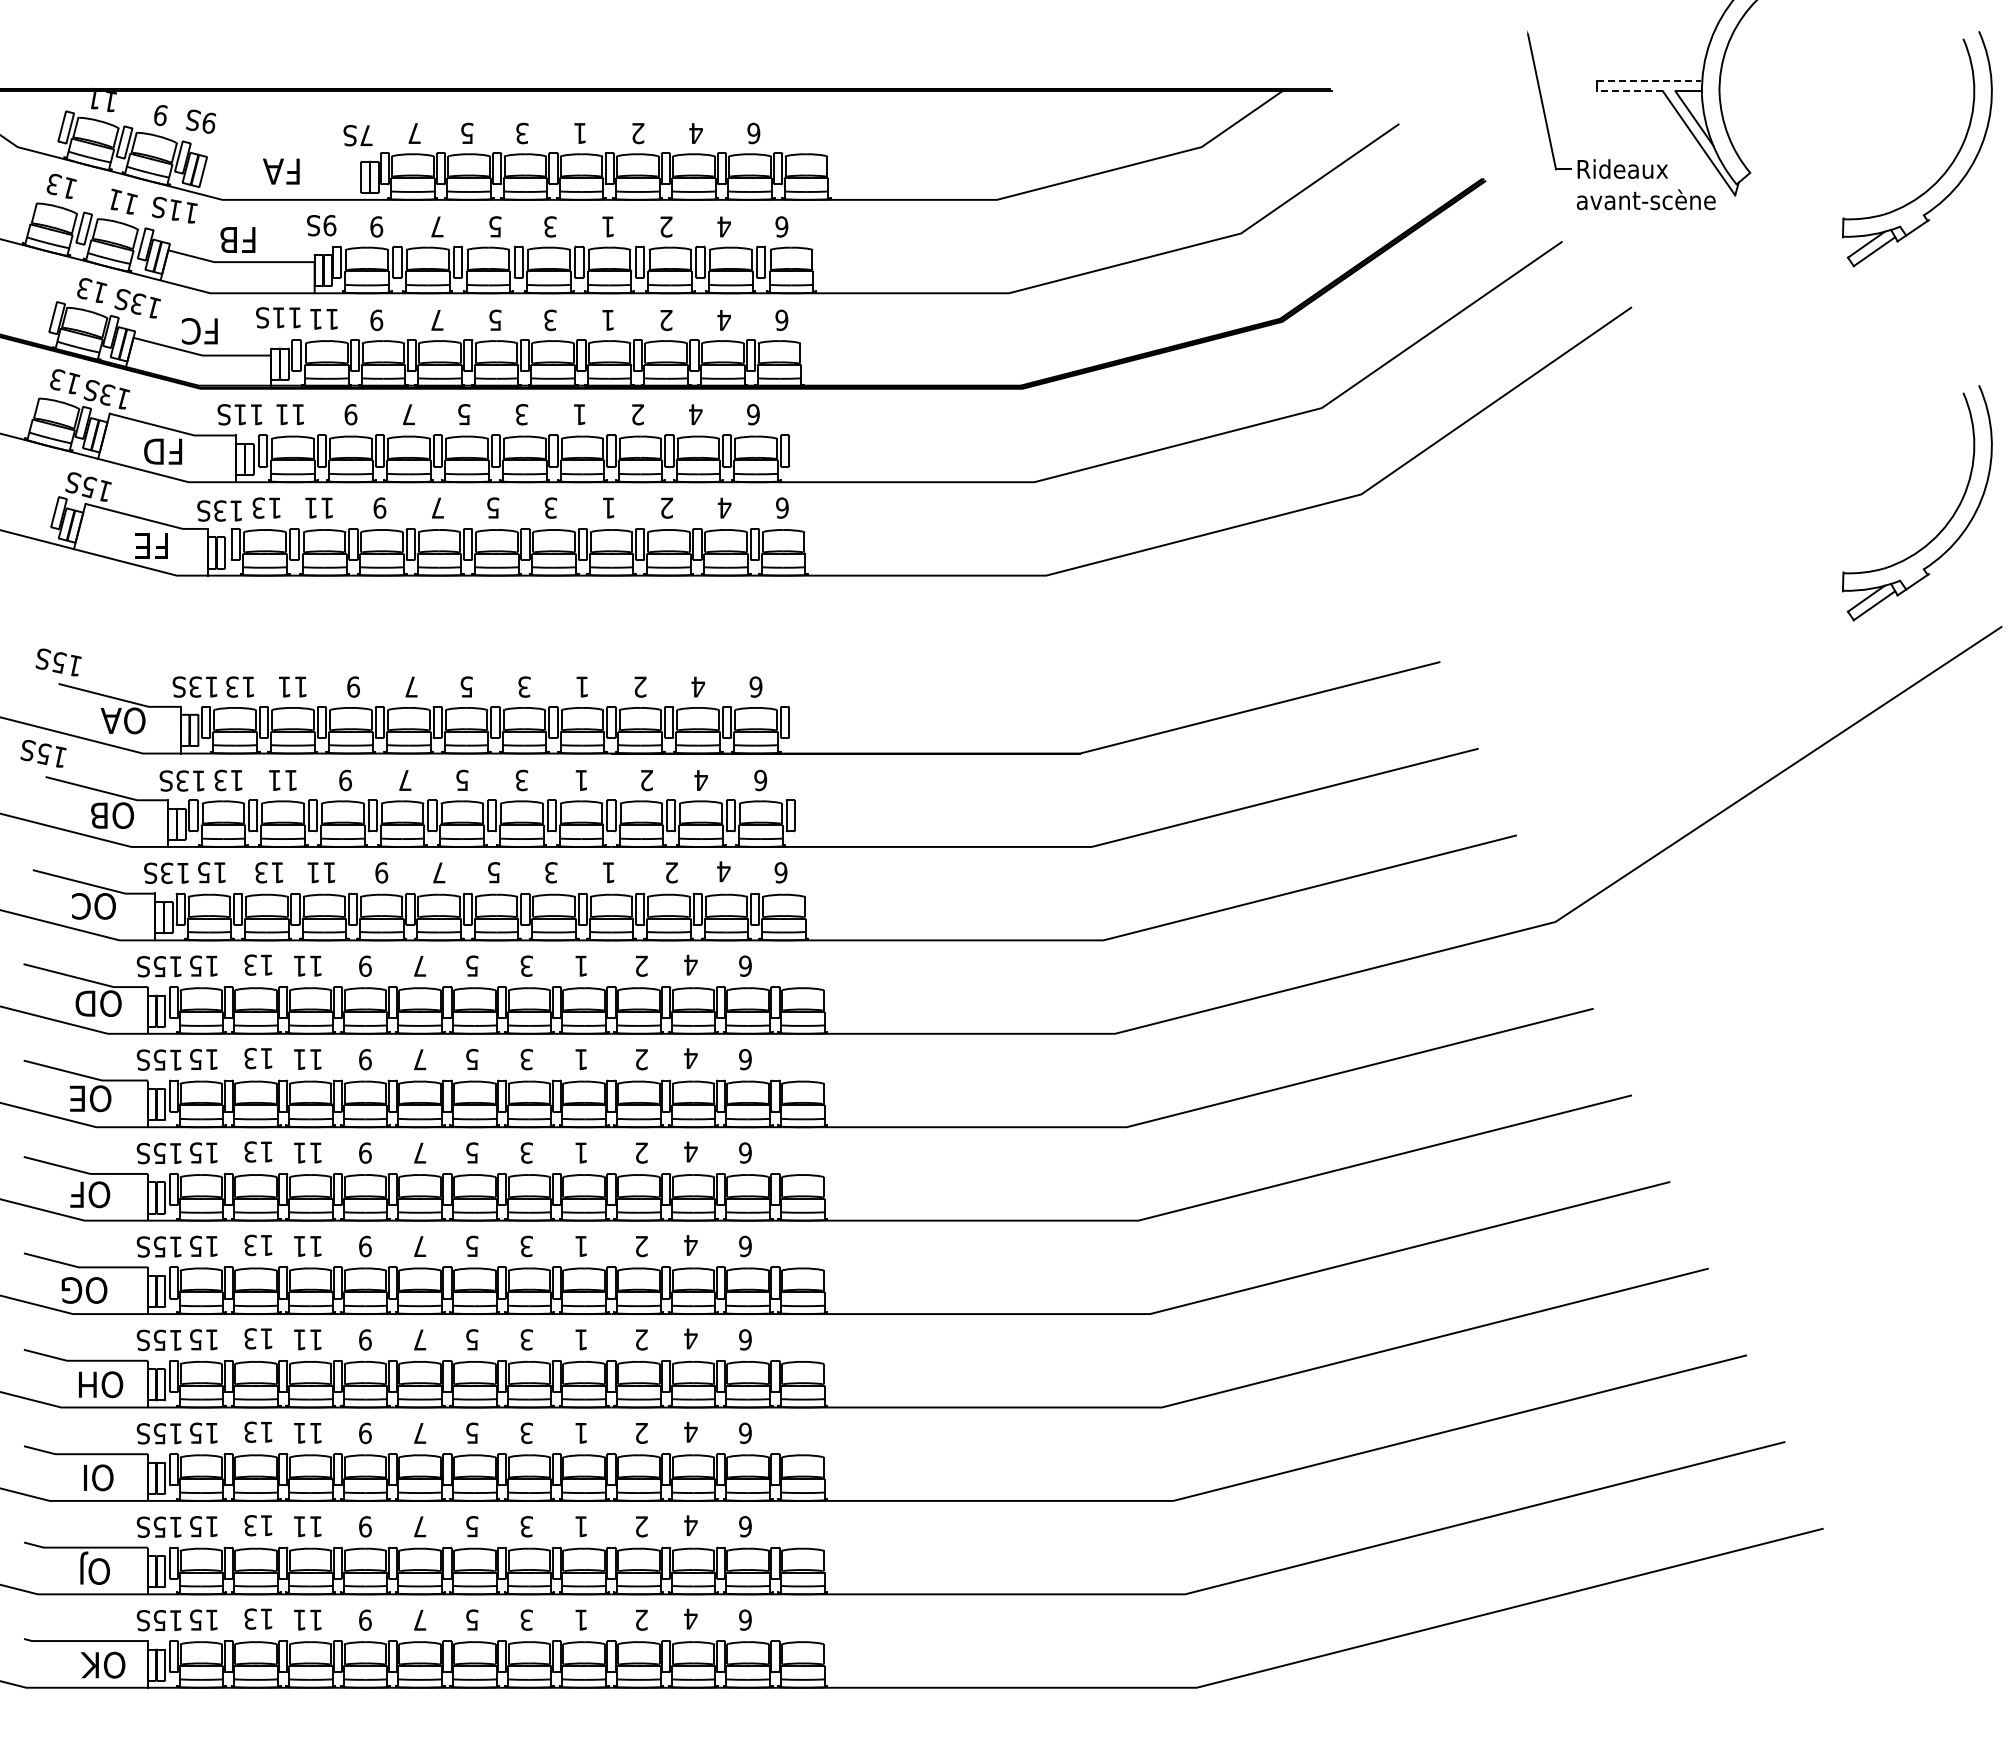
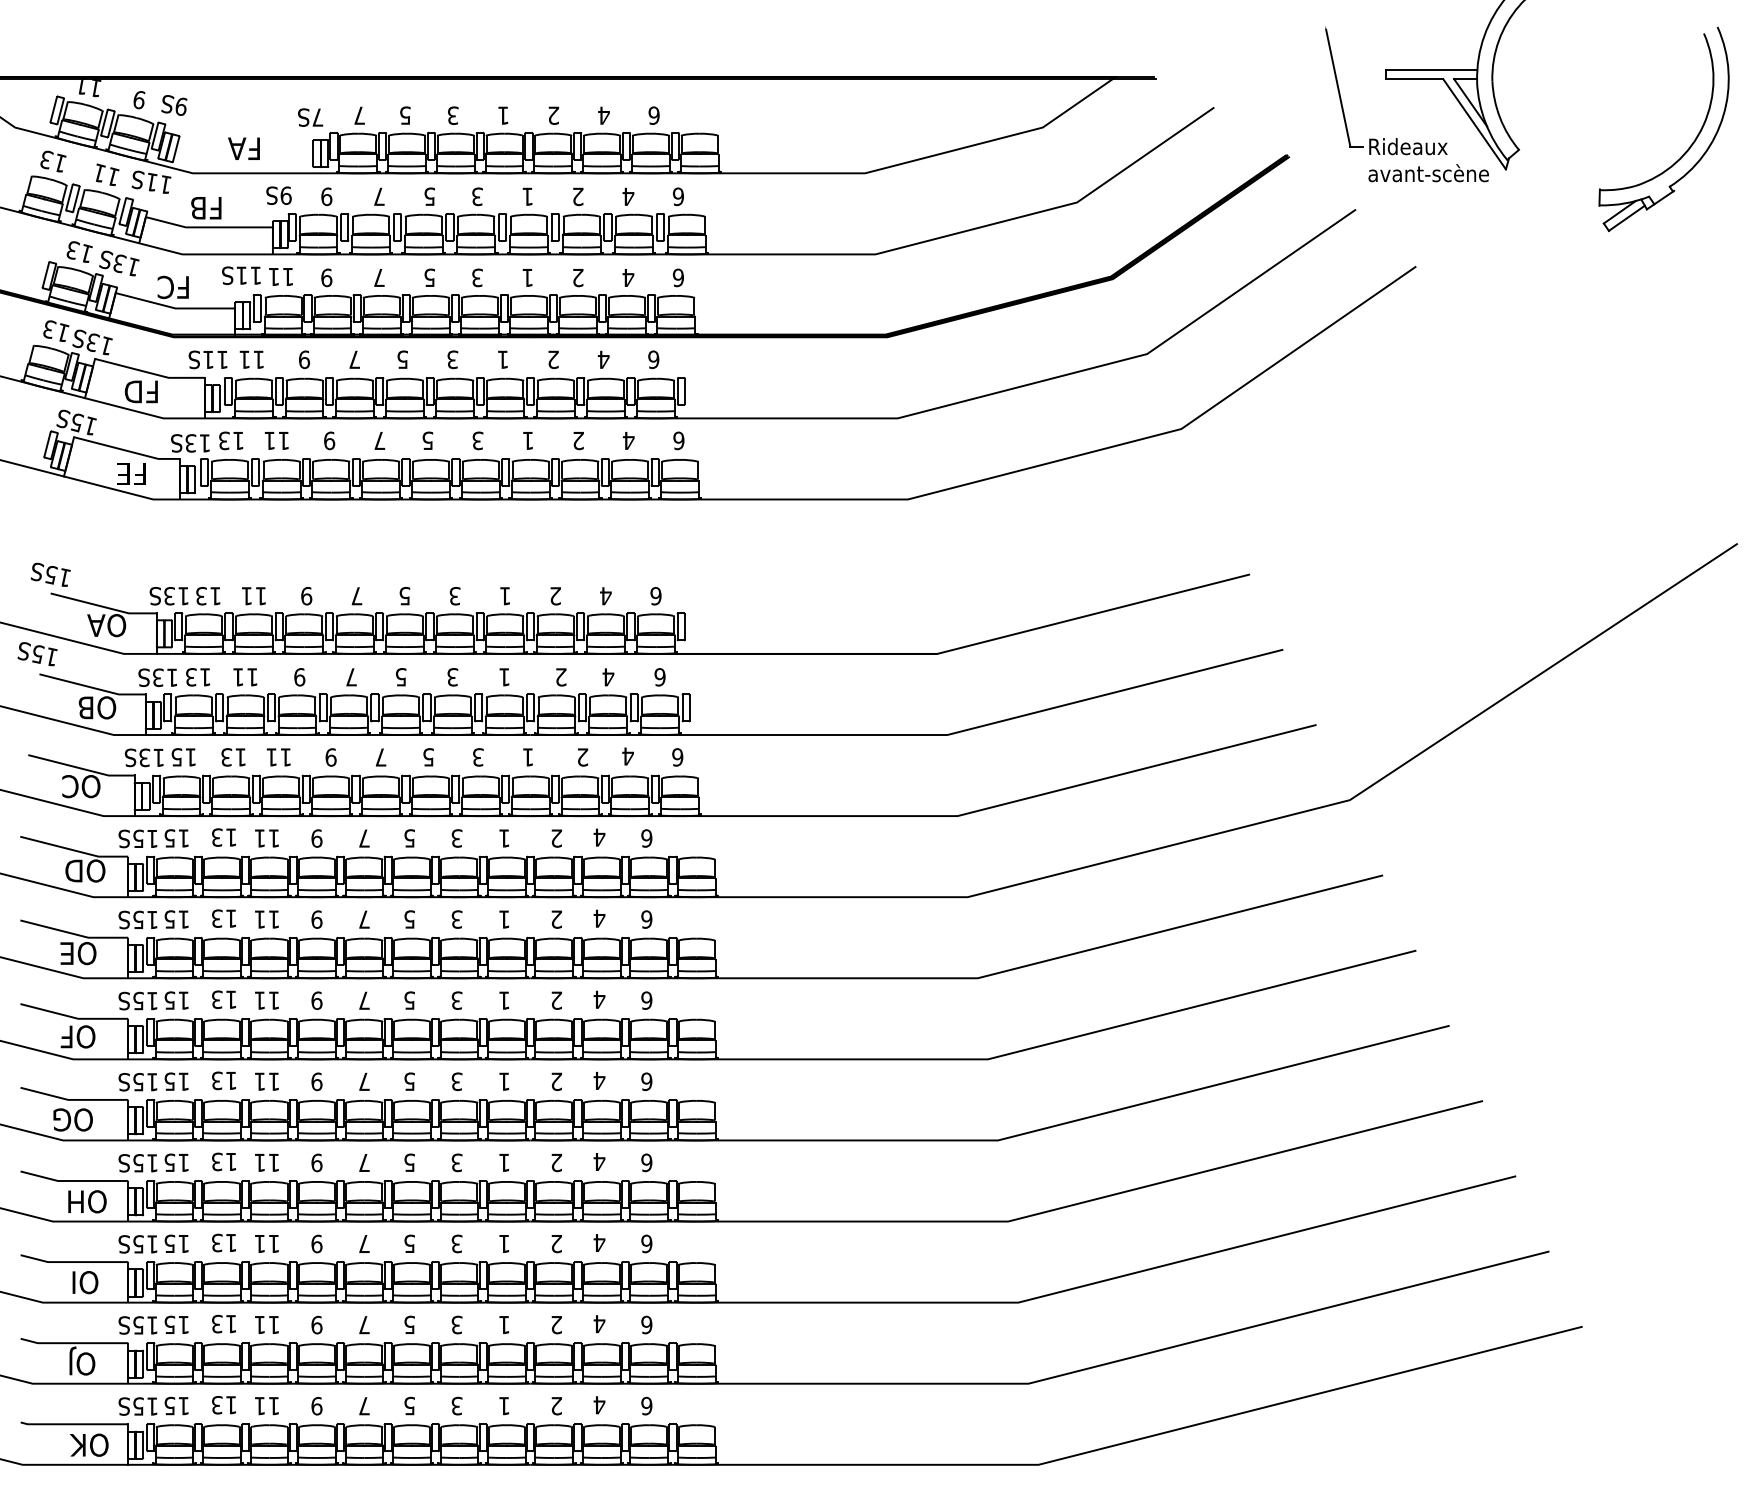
line: (1648, 80) -> (1430, 69), dashed -> solid
line: (1629, 91) -> (1414, 79), dashed -> solid
part: (1945, 524) -> (1688, 455), removed

